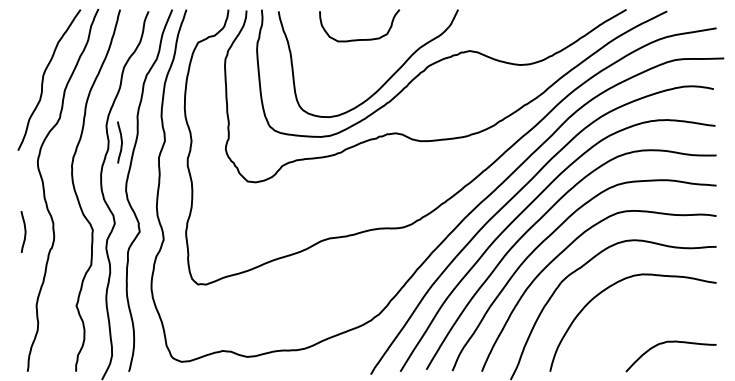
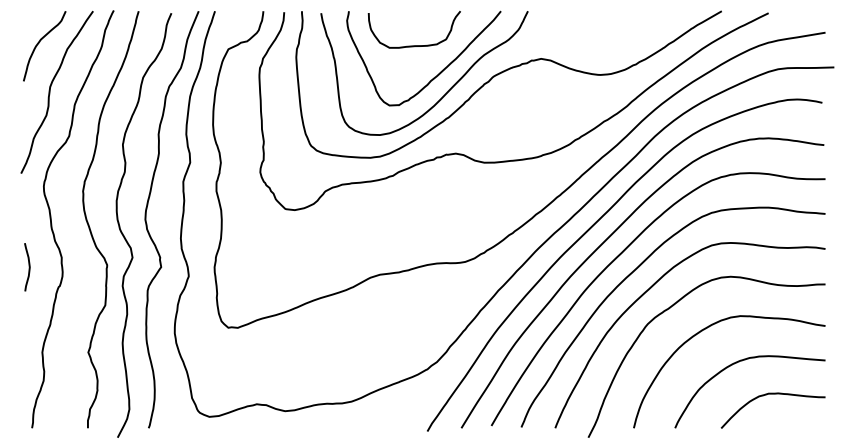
curve: (34, 37) -> (39, 43), added
curve: (377, 66) -> (434, 76), added
curve: (120, 142) -> (139, 164), removed
curve: (641, 314) -> (739, 362), added

